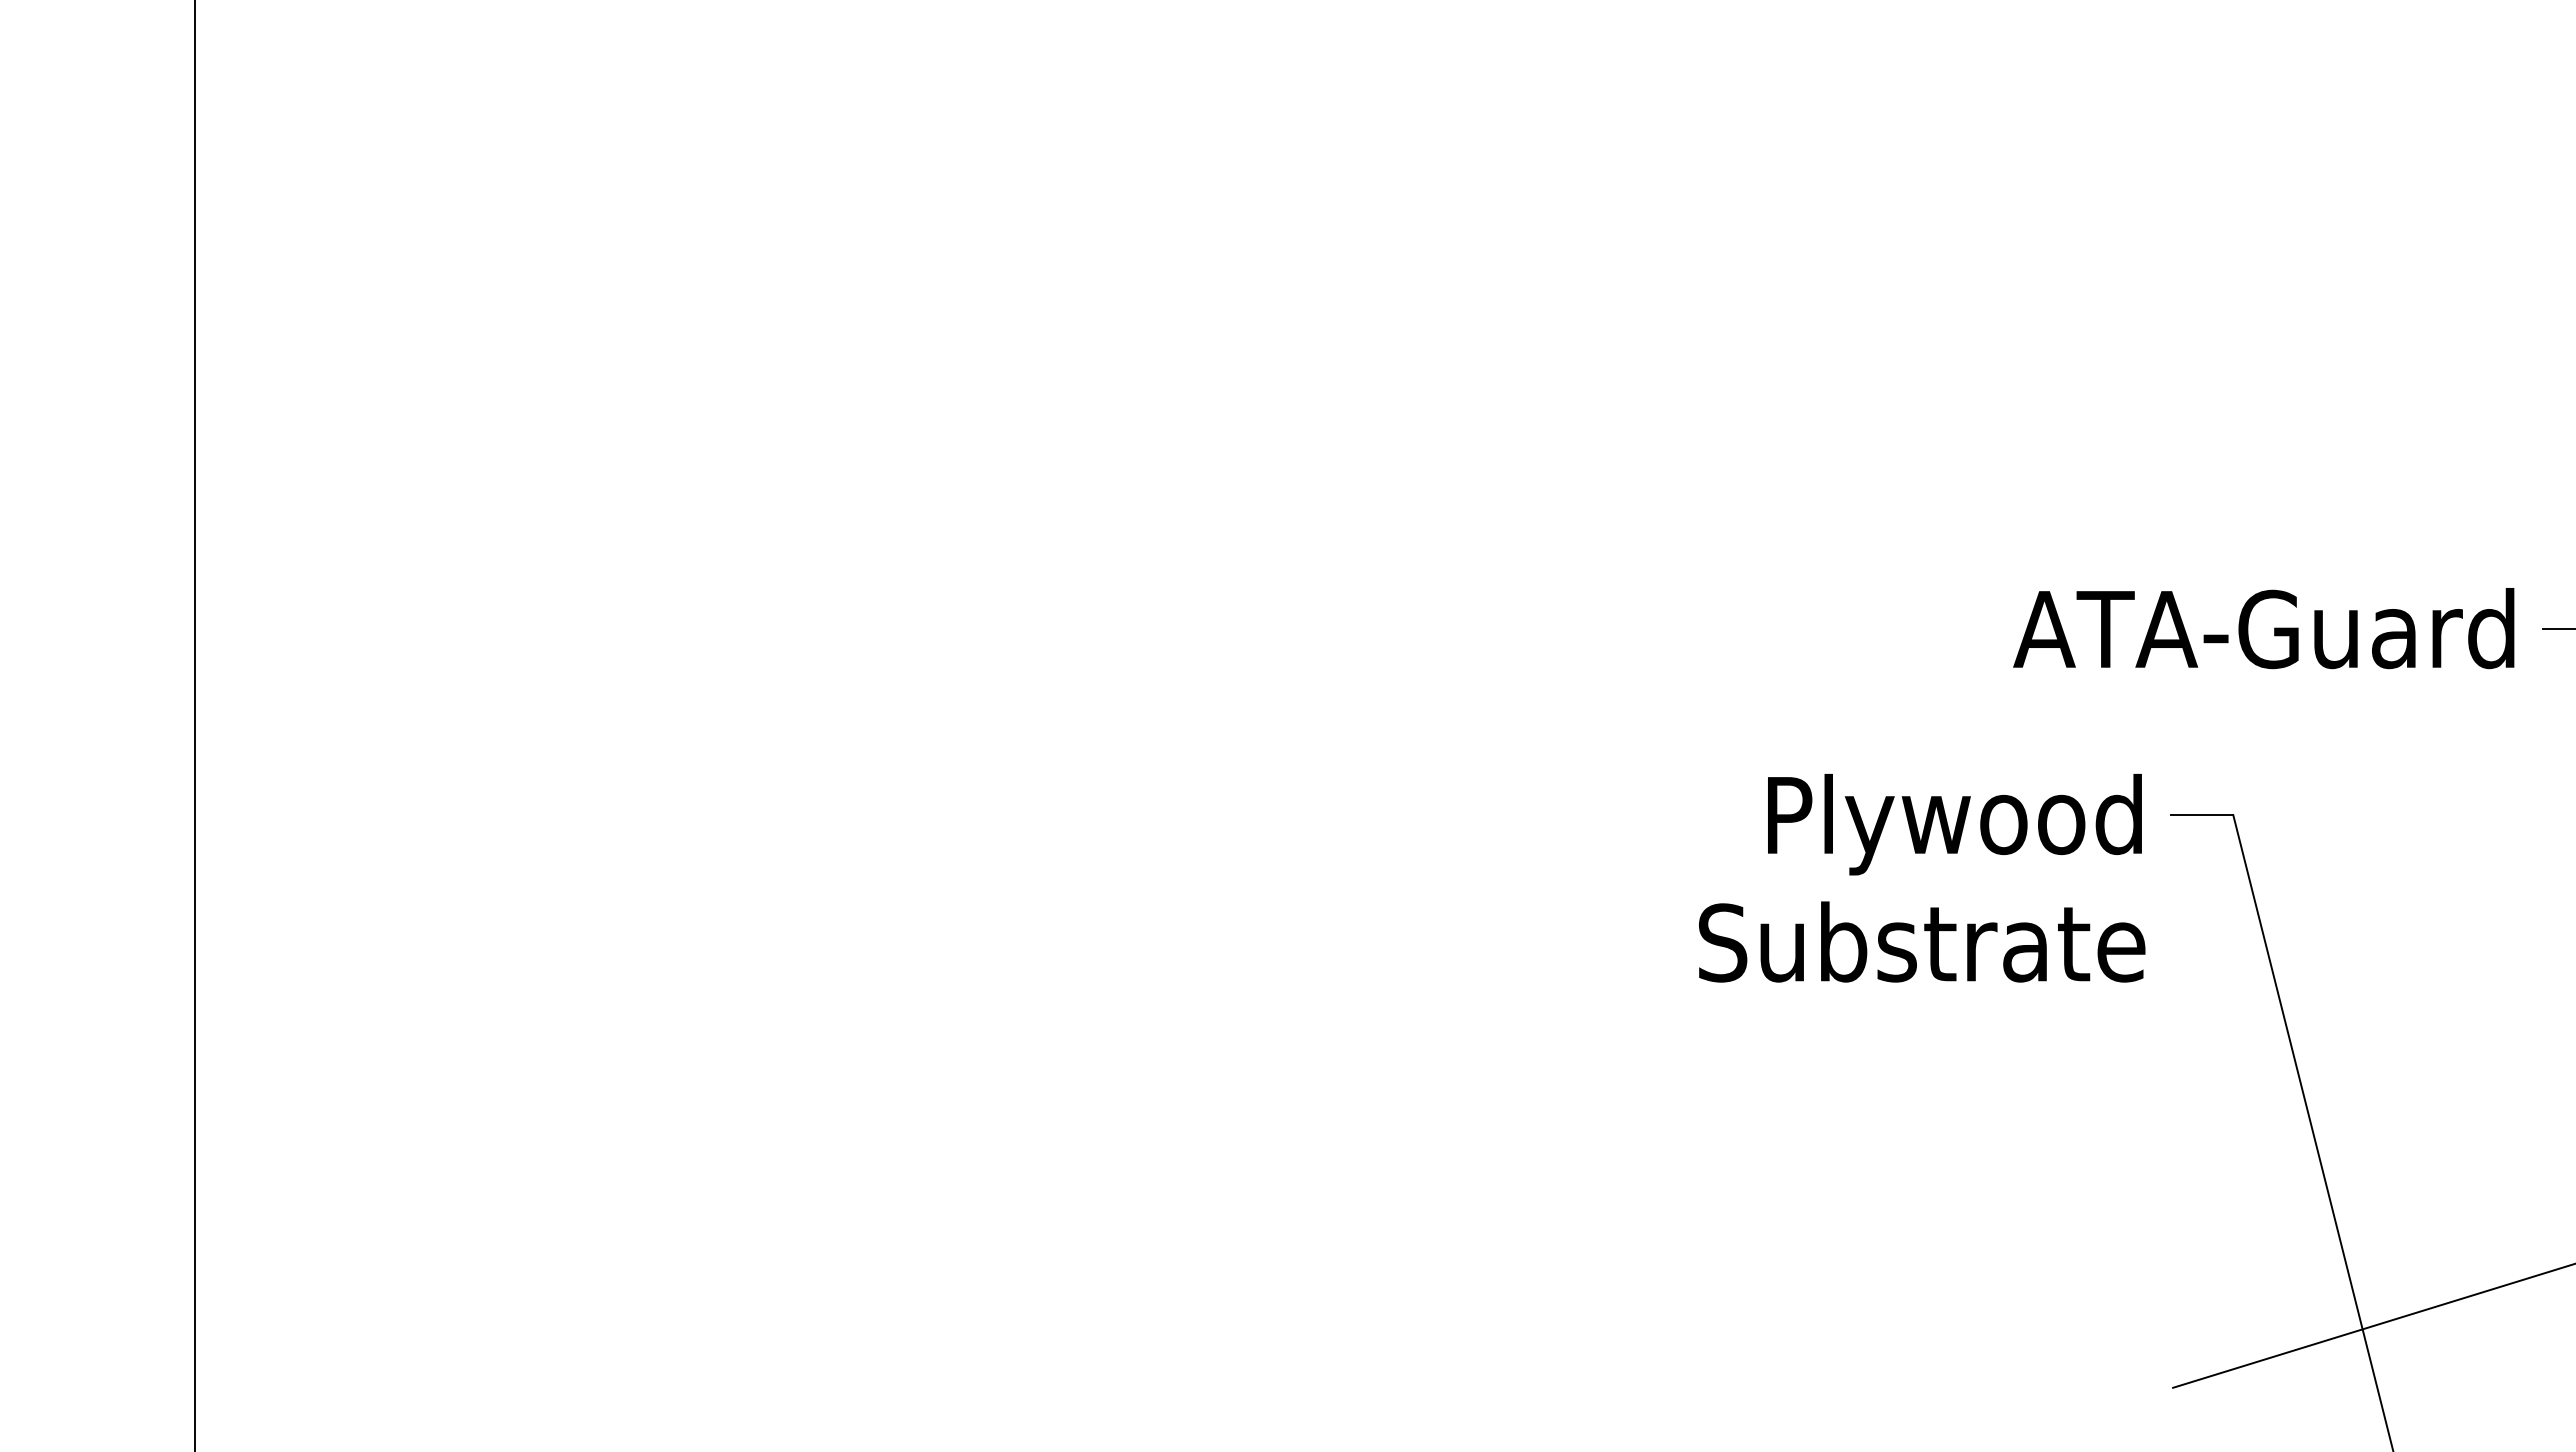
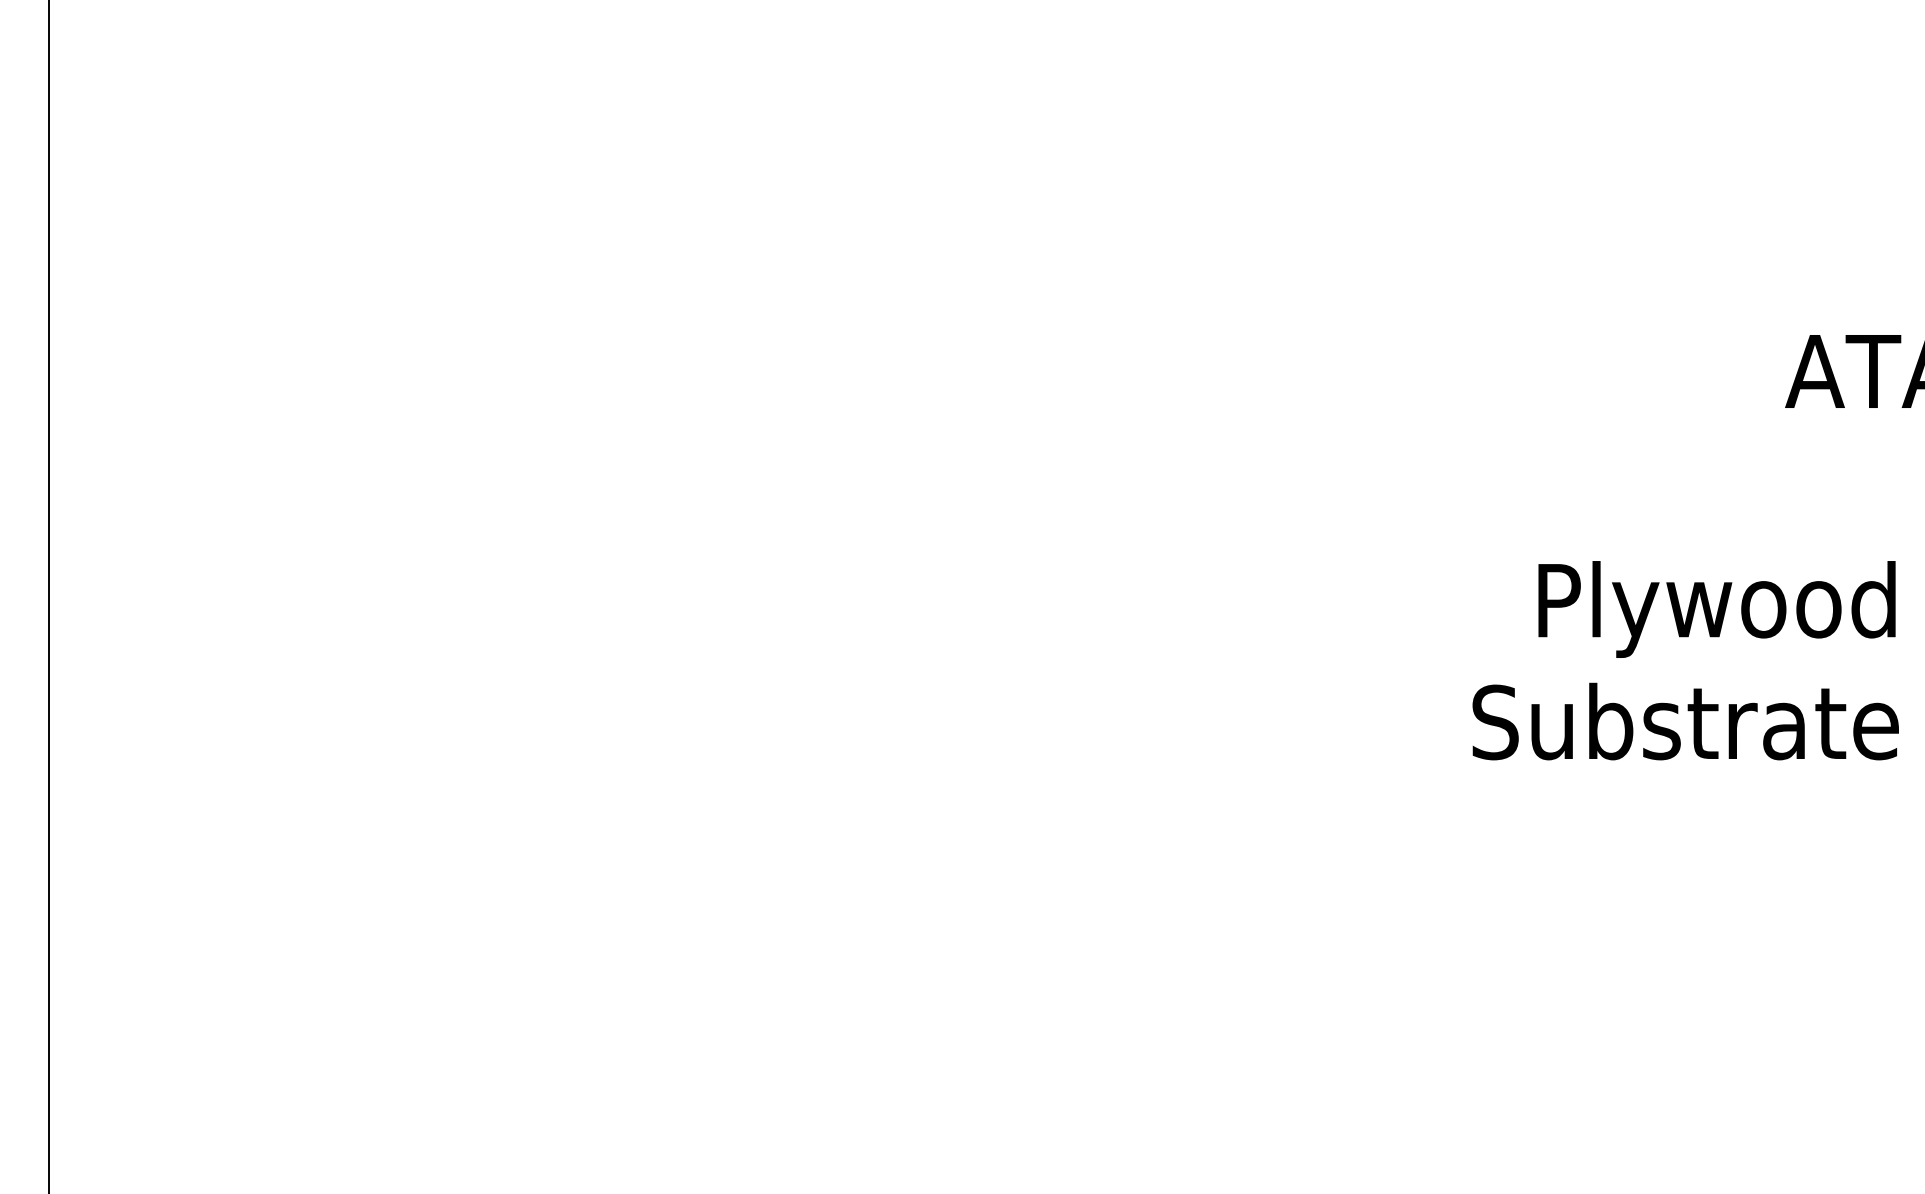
text: (1922, 878) -> (1686, 660), moved

